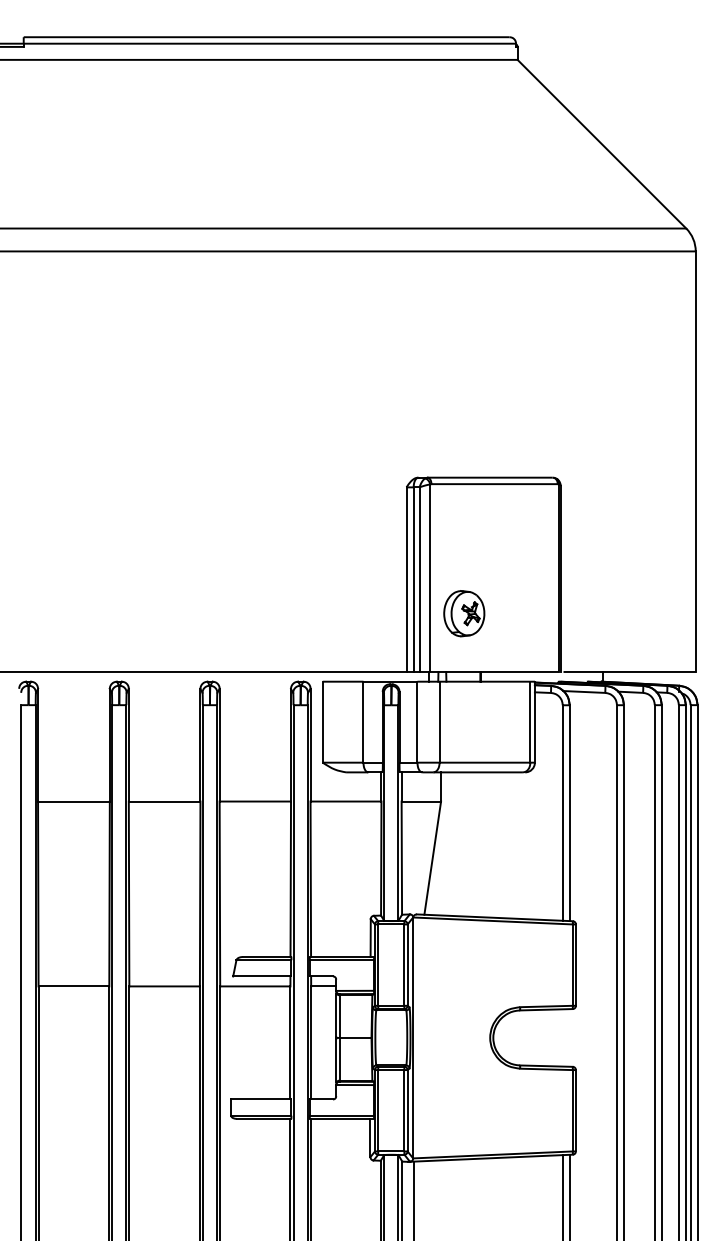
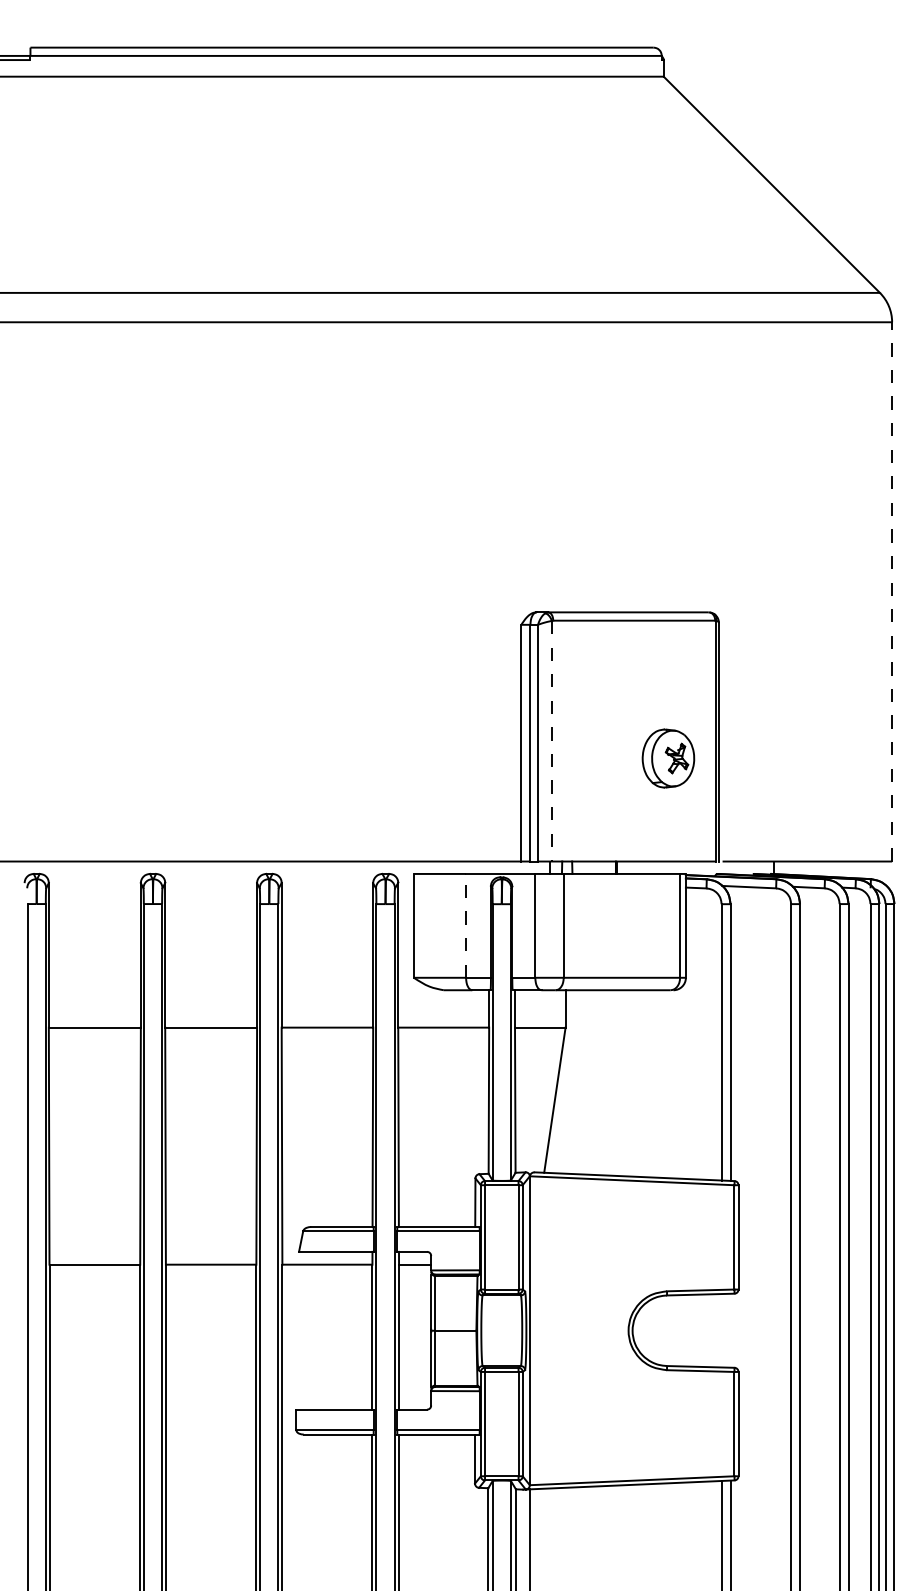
line: (695, 461) -> (891, 591), solid -> dashed
line: (430, 578) -> (552, 741), solid -> dashed
part: (464, 613) -> (668, 758), moved
line: (363, 721) -> (466, 925), solid -> dashed

